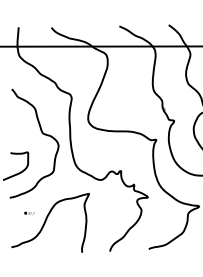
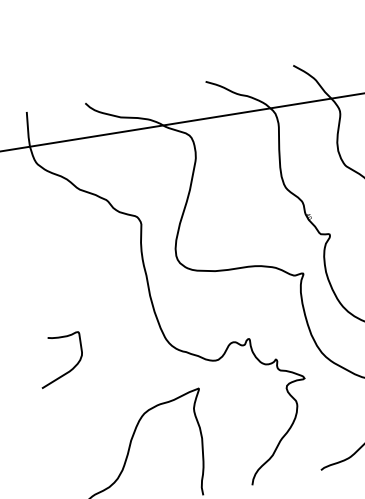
curve: (42, 134) -> (99, 295), removed
part: (29, 212) -> (98, 438), removed

